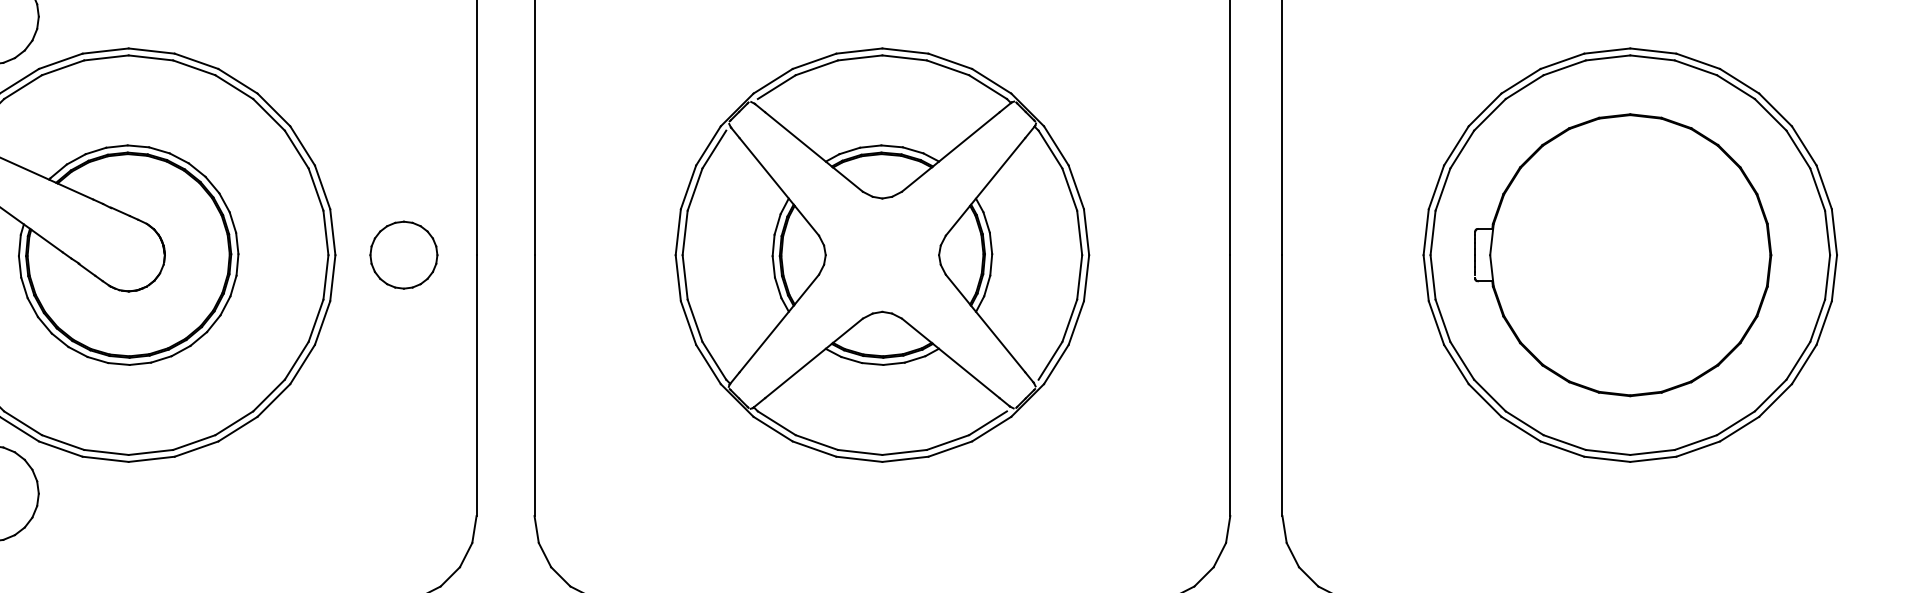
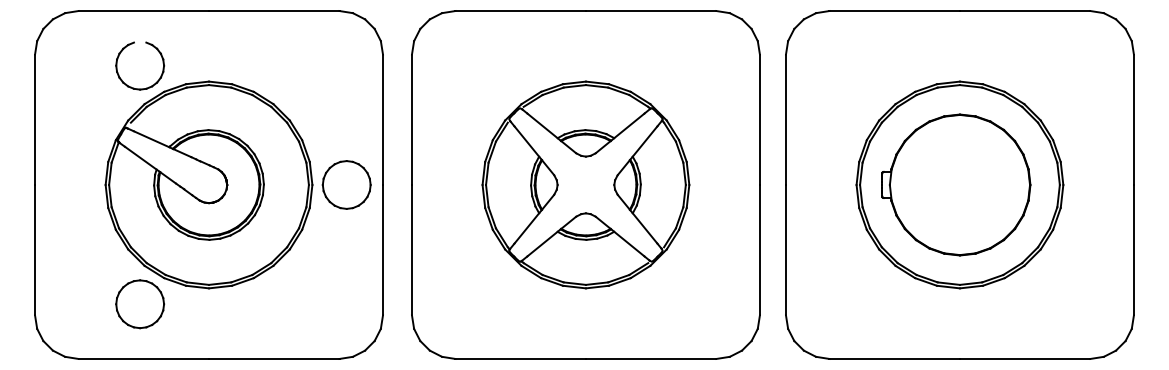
part: (403, 254) -> (346, 184), size x1.43

